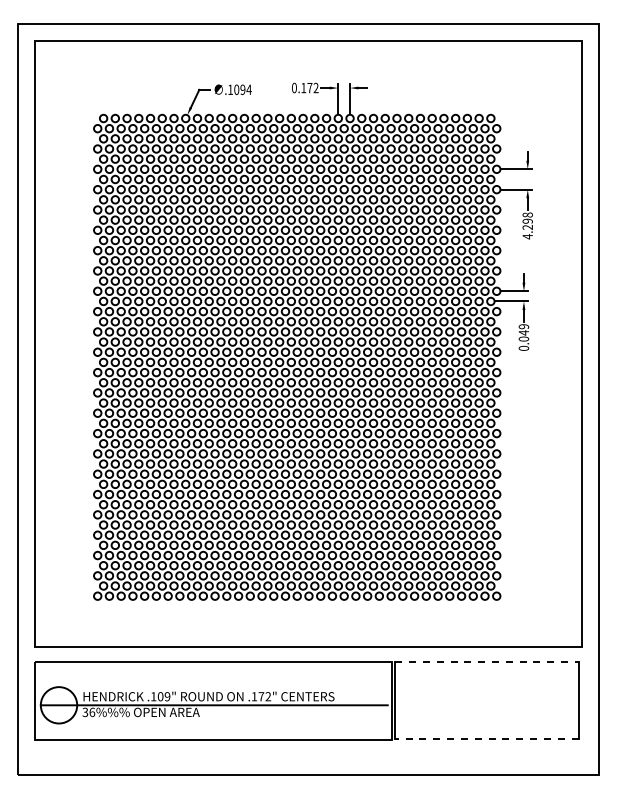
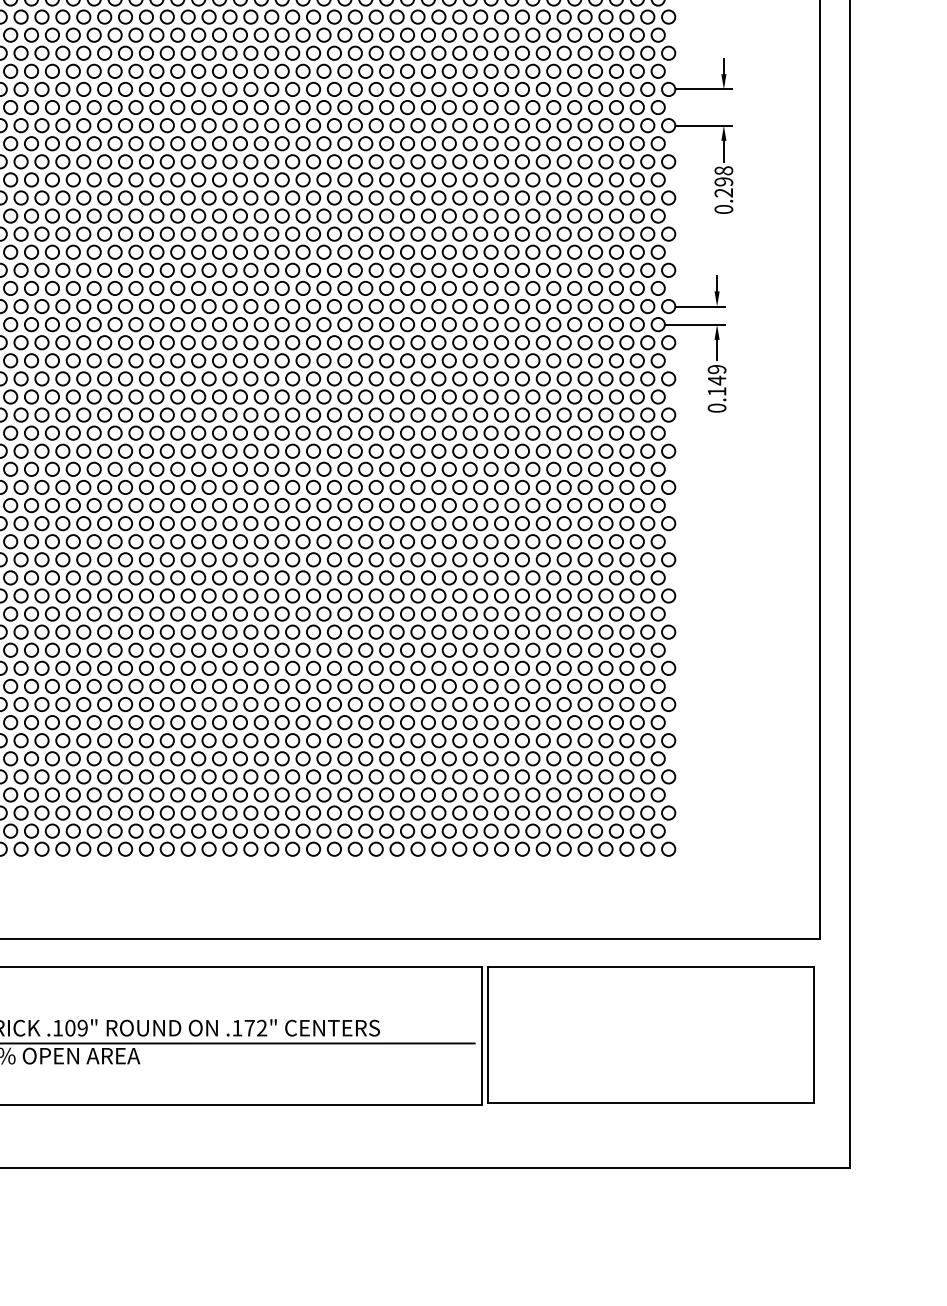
text: (527, 236) -> (723, 208), 4.298 -> 0.298
text: (523, 338) -> (716, 390), 0.049 -> 0.149
line: (486, 662) -> (650, 967), dashed -> solid
line: (486, 738) -> (650, 1102), dashed -> solid

